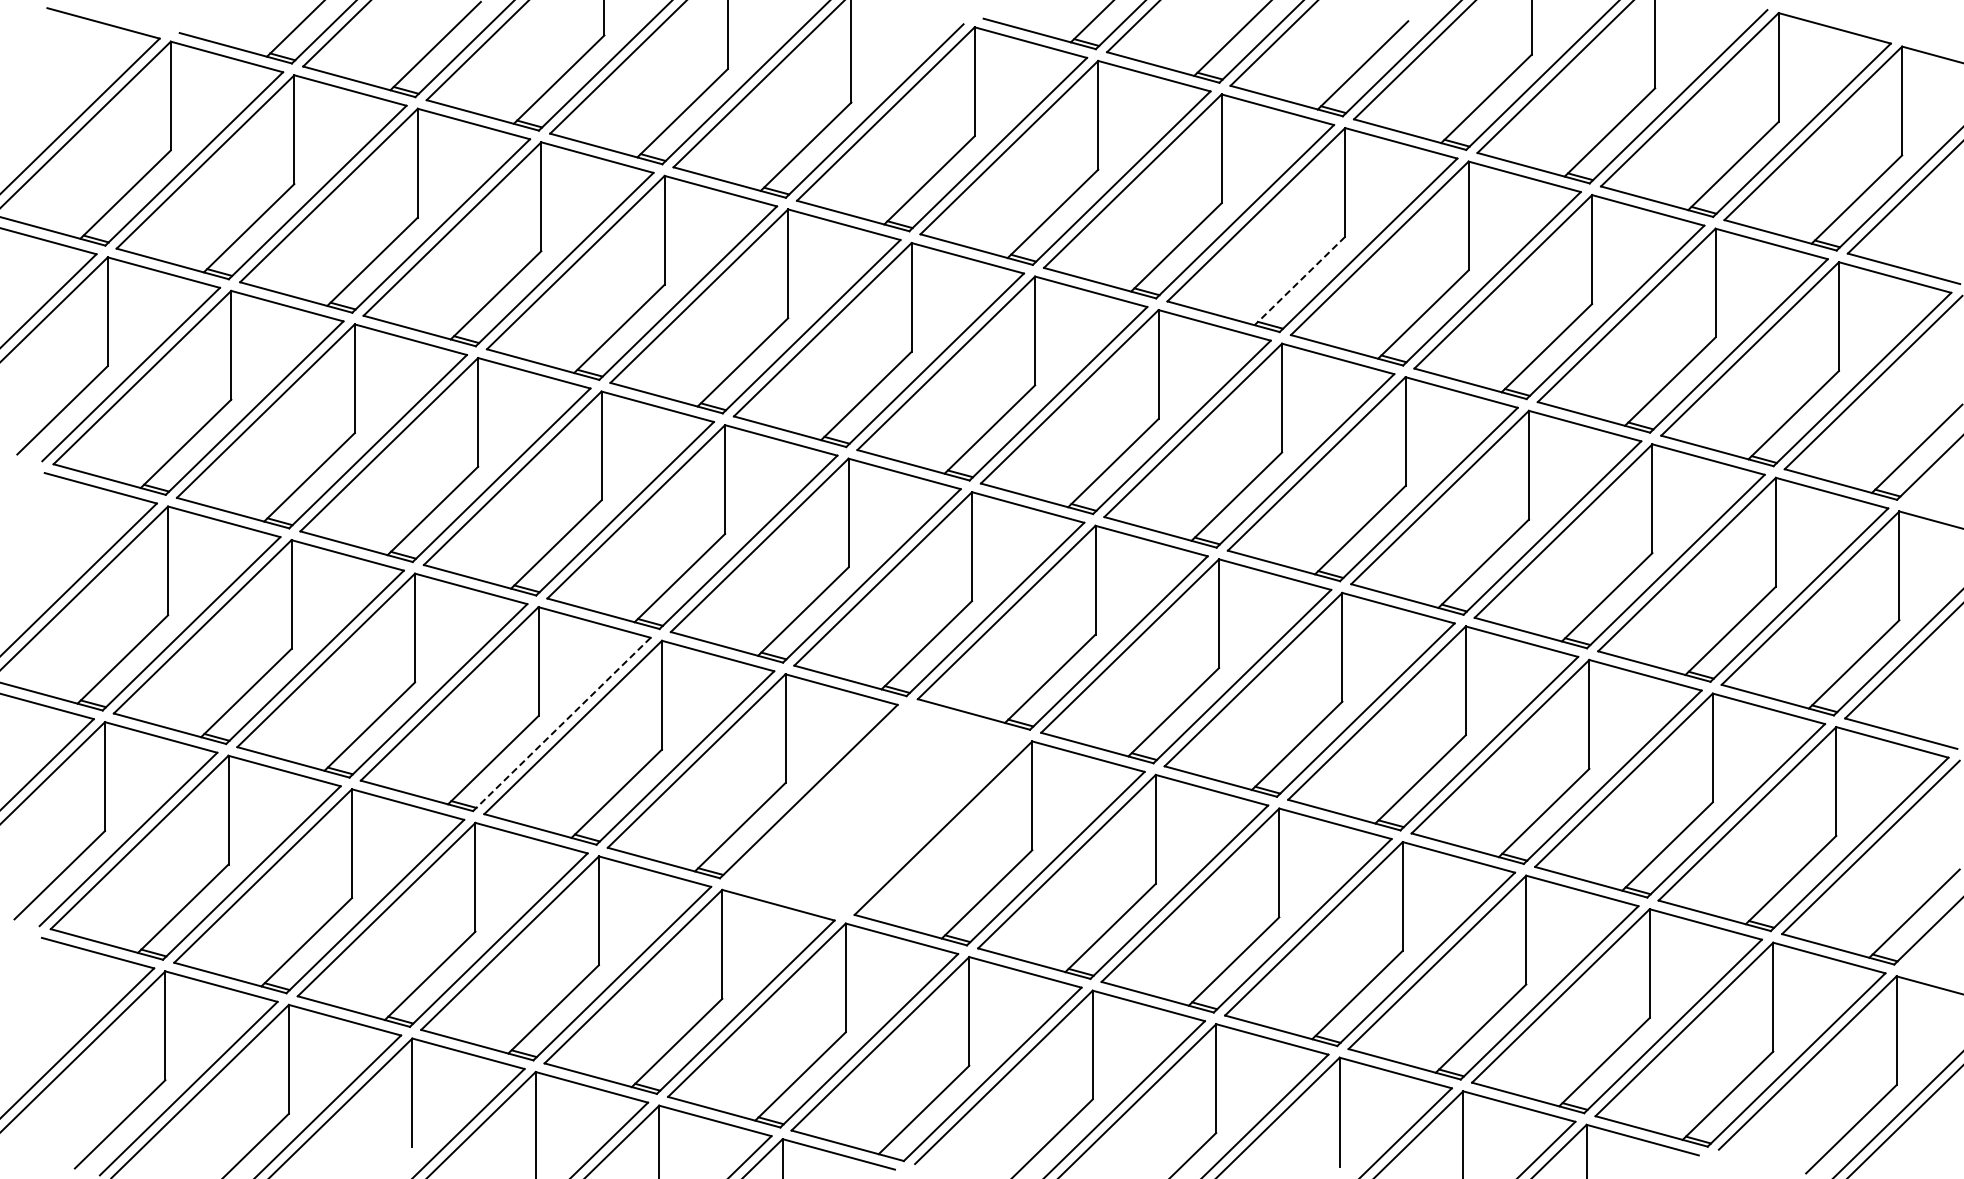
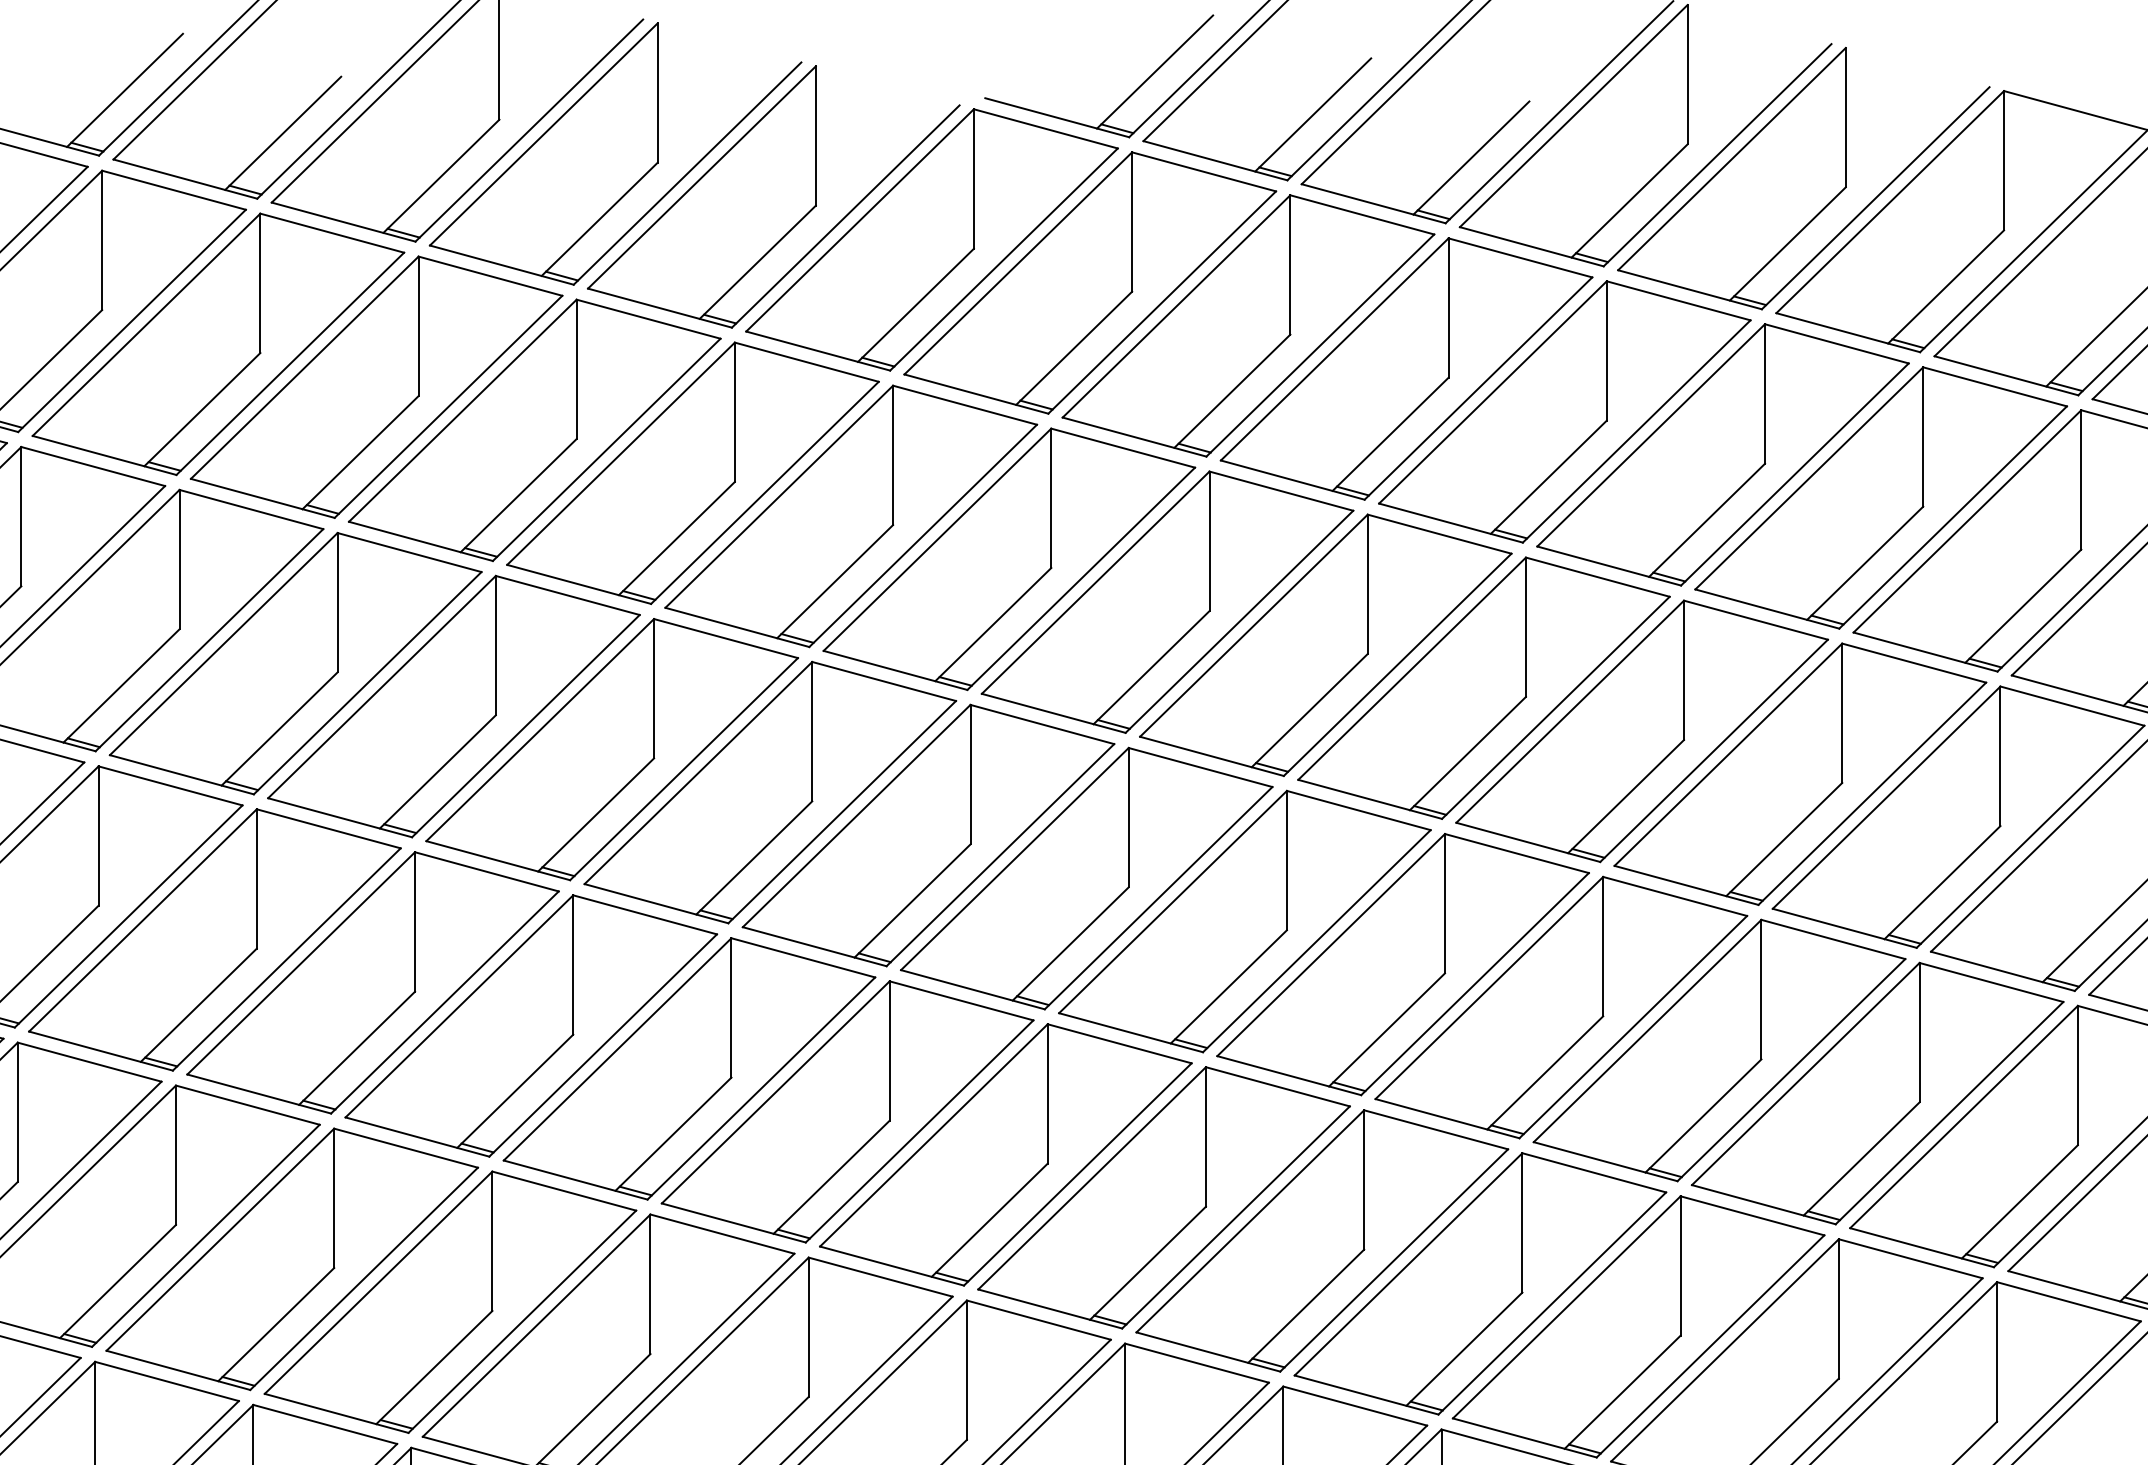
line: (1299, 281) -> (1390, 434), dashed -> solid
line: (561, 724) -> (444, 1002), dashed -> solid
part: (876, 809) -> (848, 1111), added

